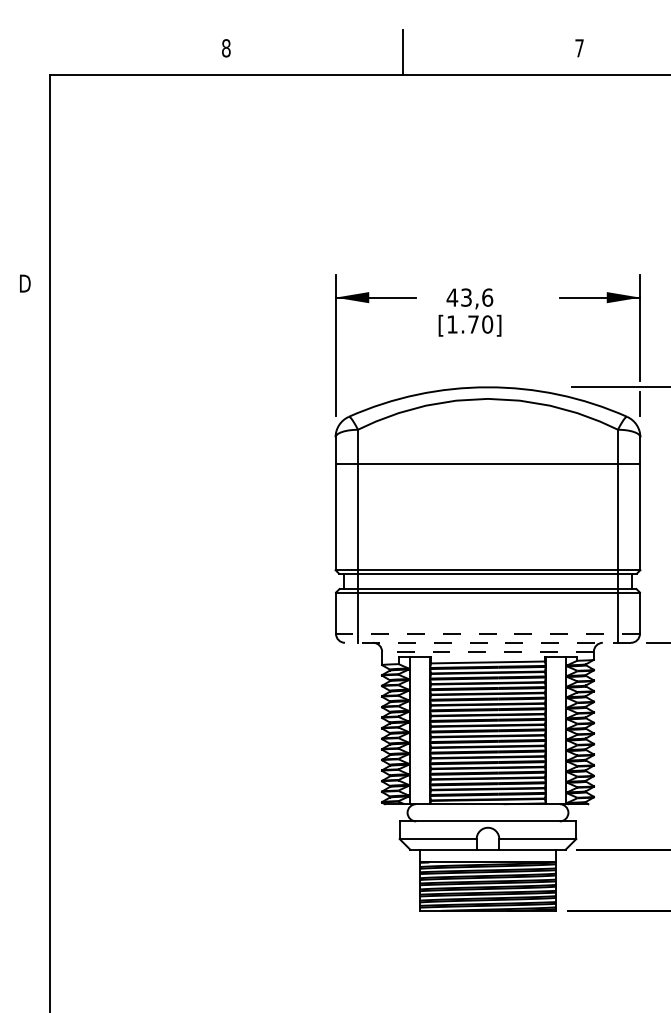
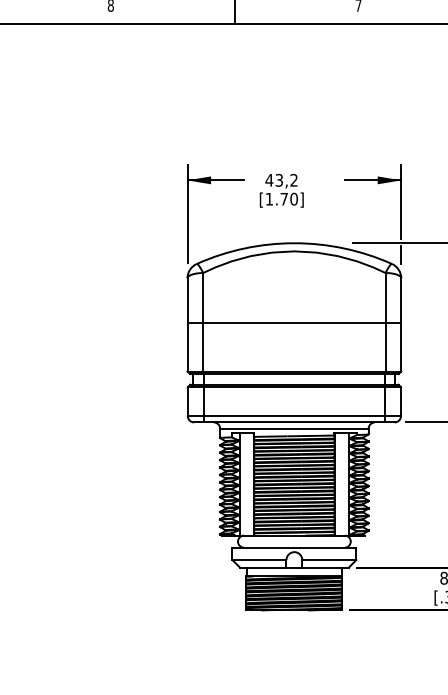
text: (487, 297) -> (294, 180), 43,6 -> 43,2
line: (487, 464) -> (294, 323), moved
line: (487, 633) -> (294, 415), dashed -> solid
line: (487, 642) -> (294, 422), dashed -> solid
line: (487, 651) -> (294, 428), dashed -> solid

